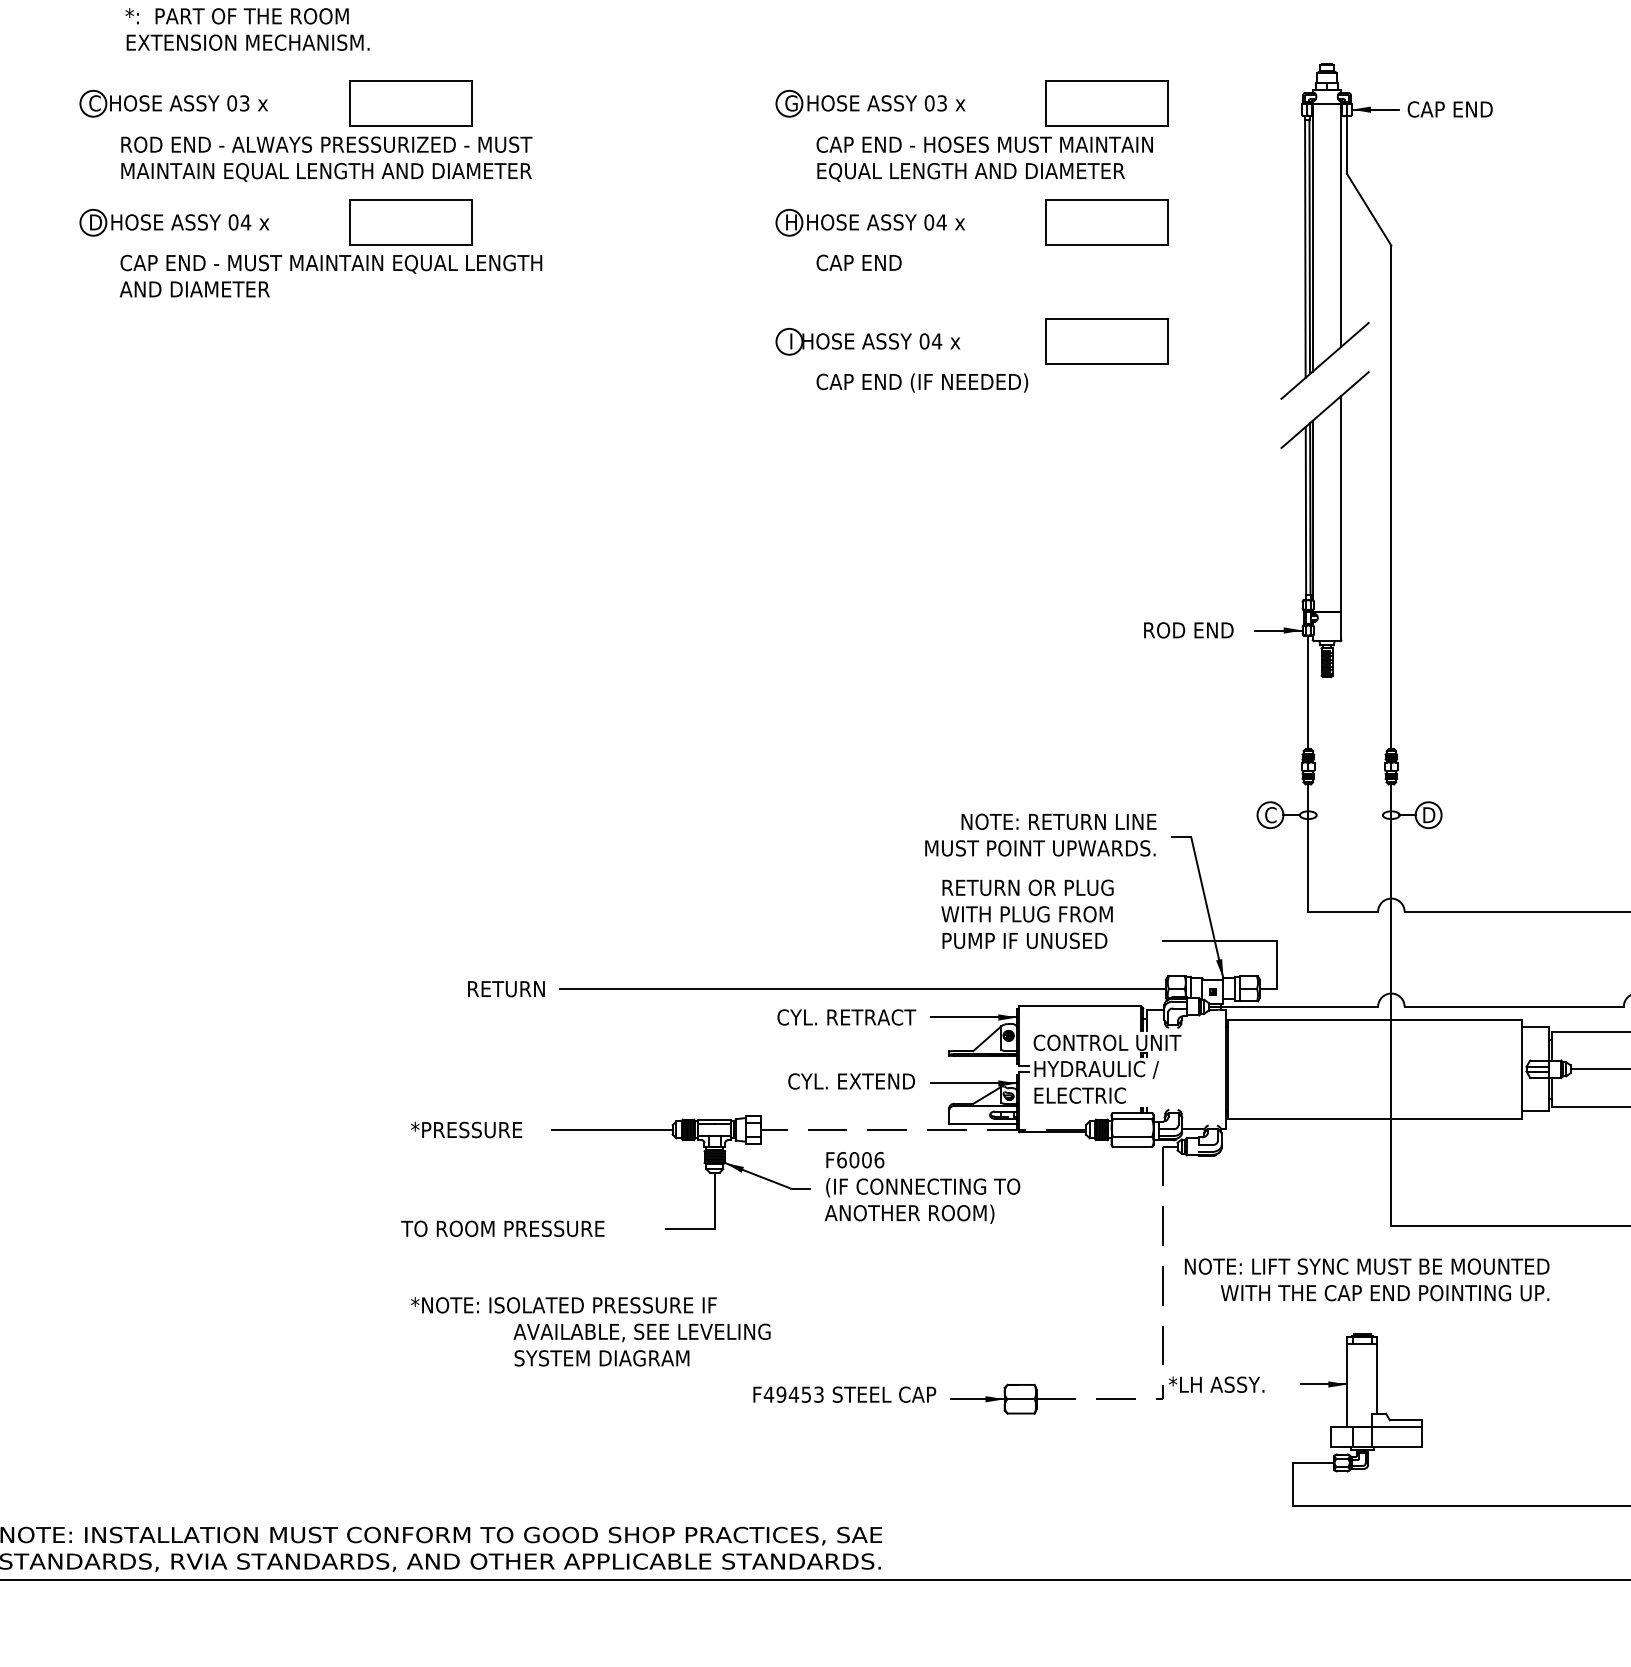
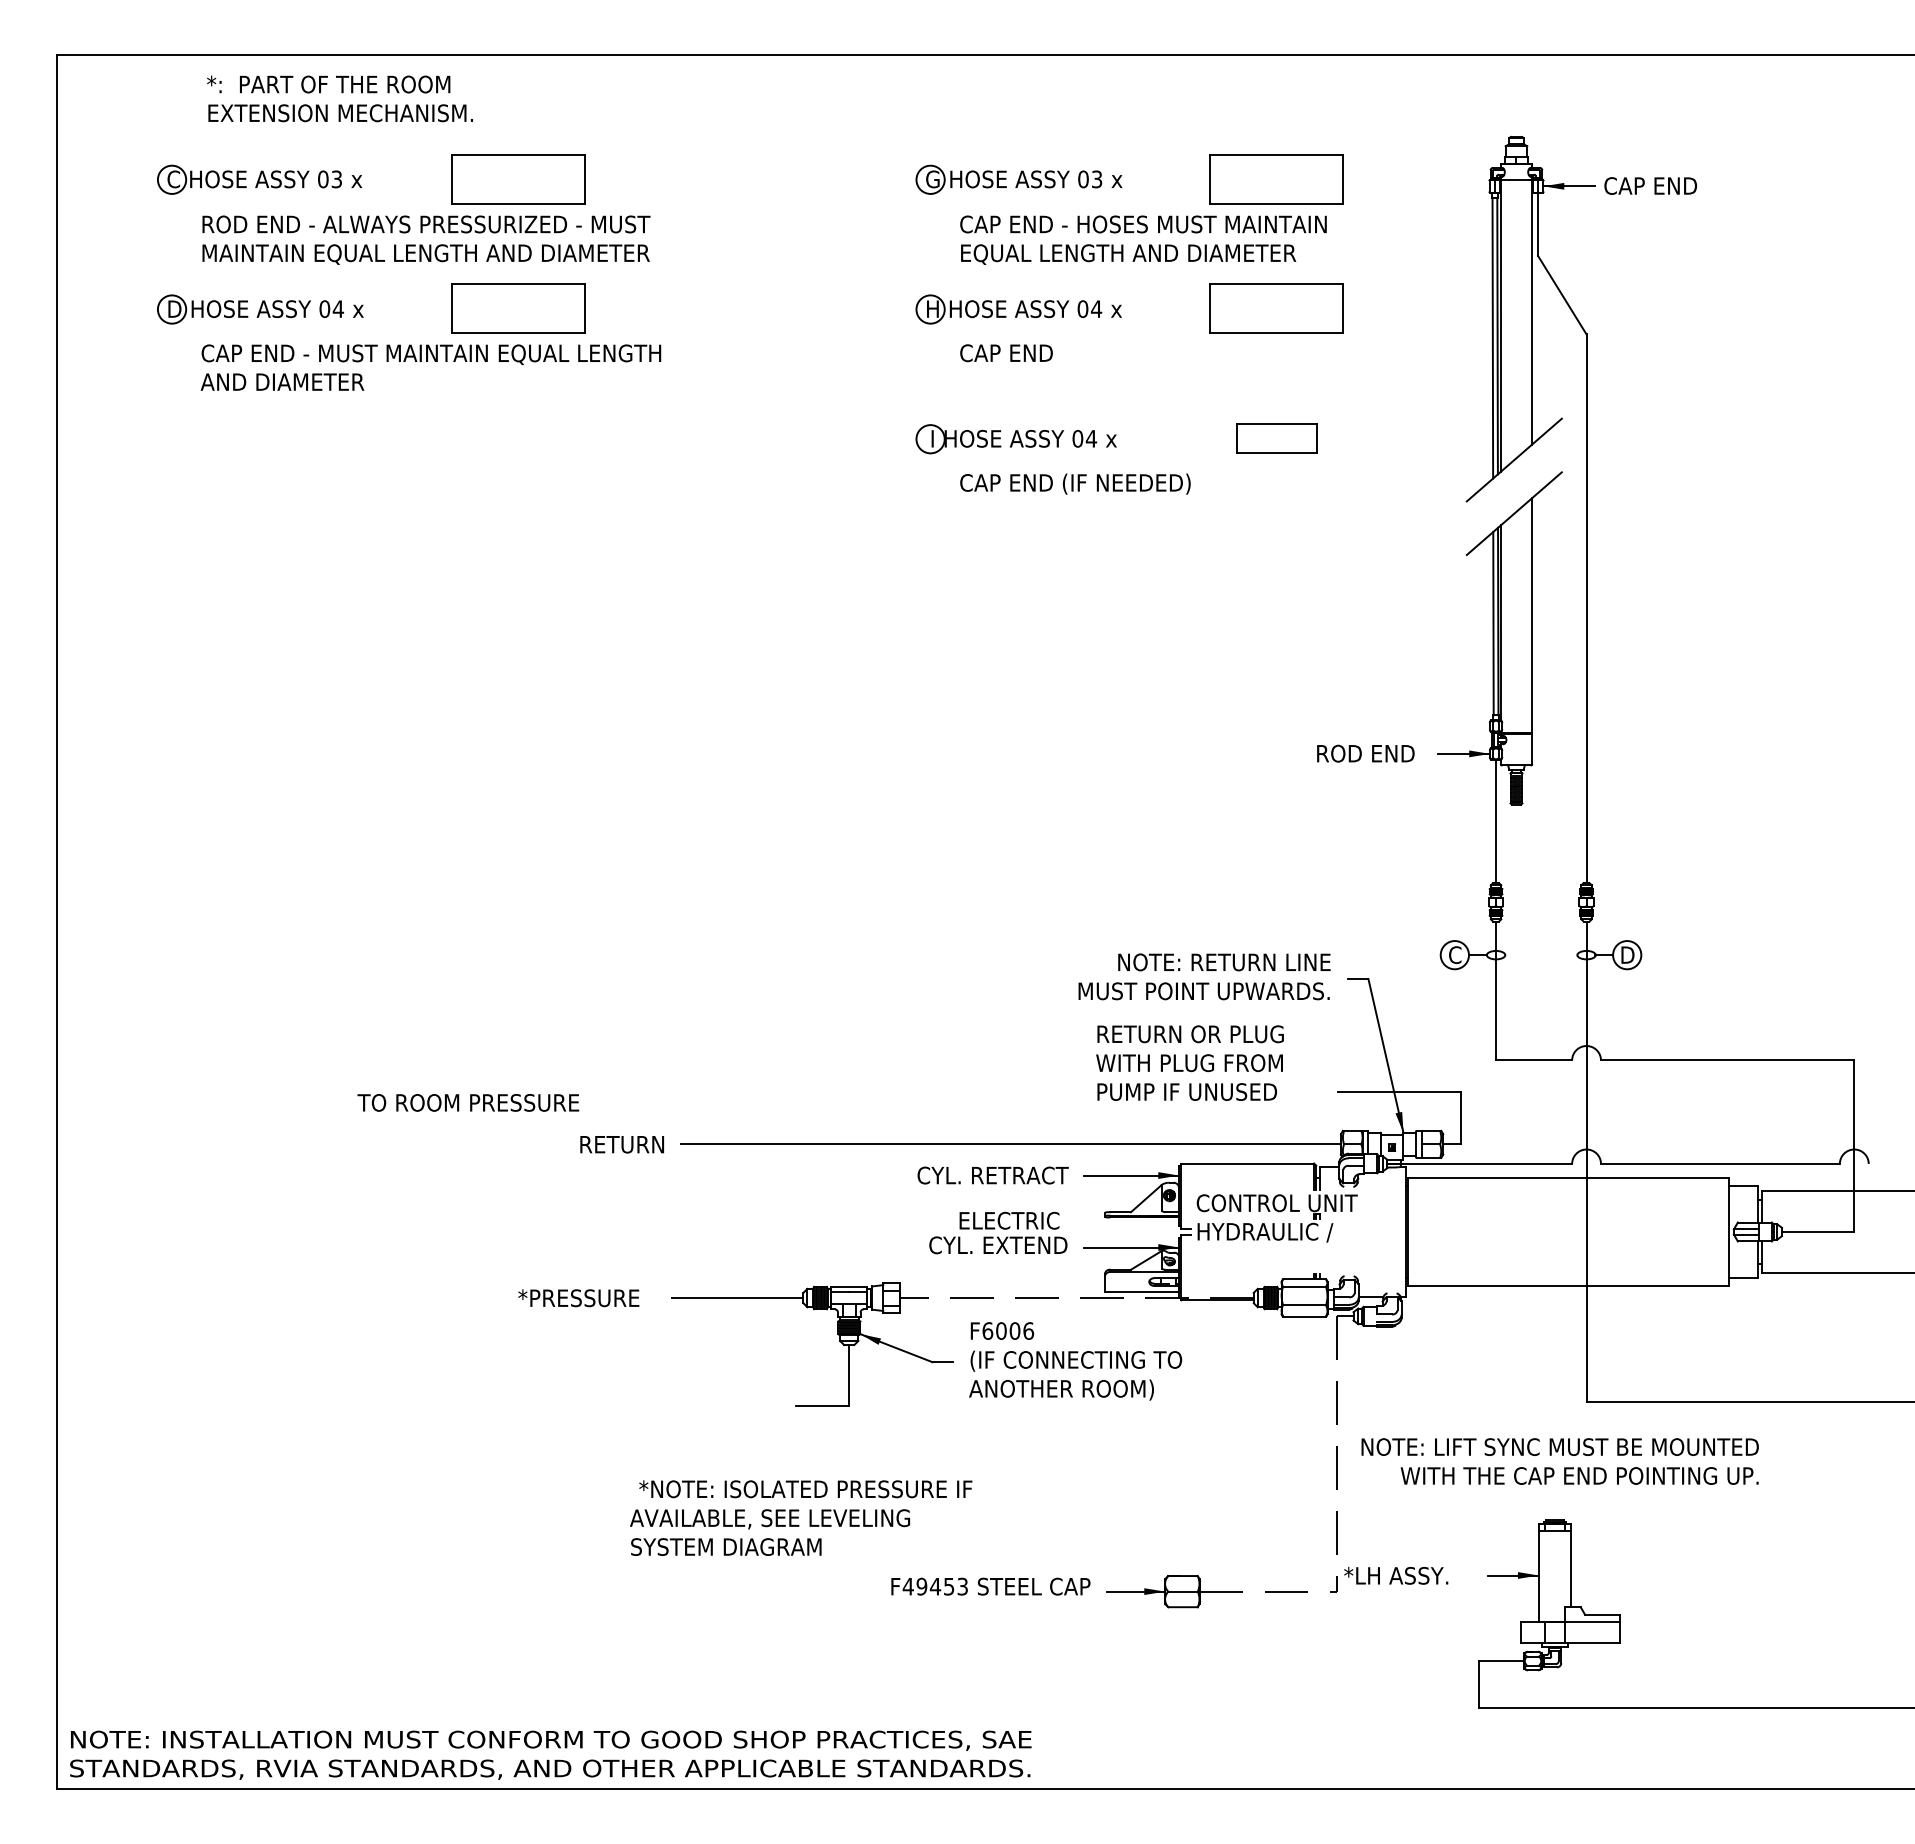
part: (1106, 341) -> (1276, 438), size x0.6
text: (1080, 1095) -> (1009, 1220), moved
text: (503, 1228) -> (468, 1102), moved
text: (563, 1305) -> (805, 1489), moved

